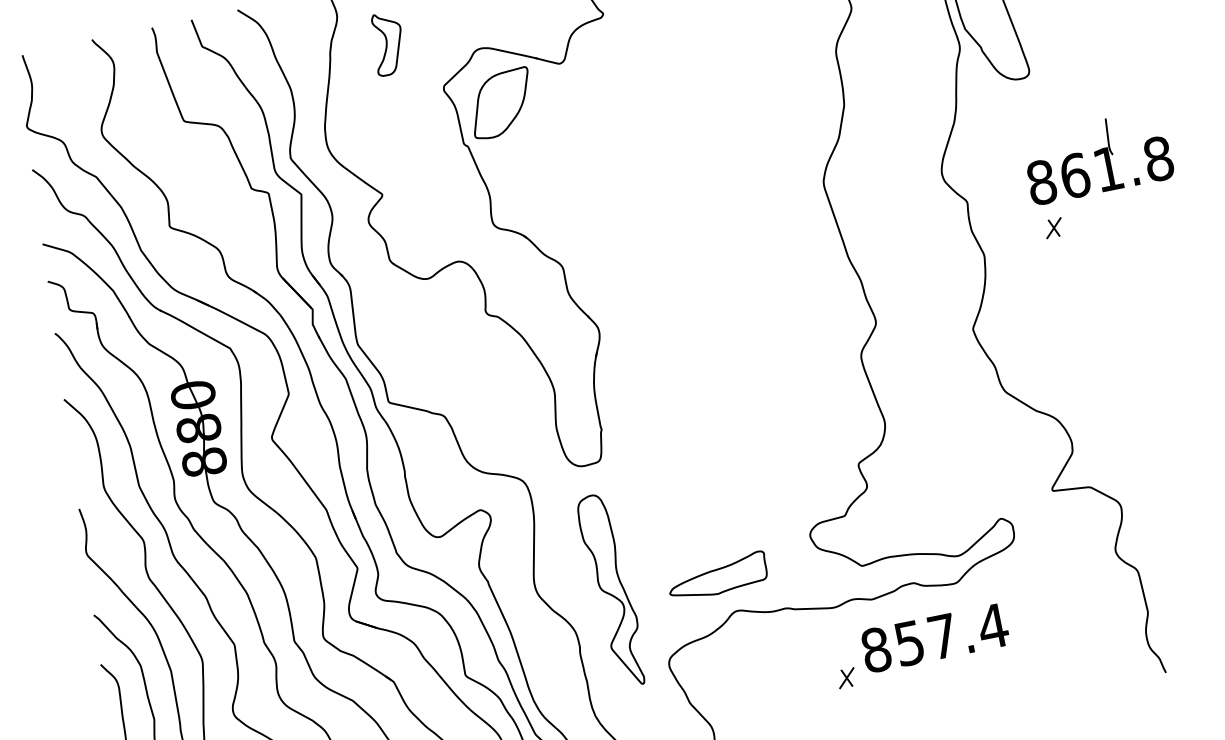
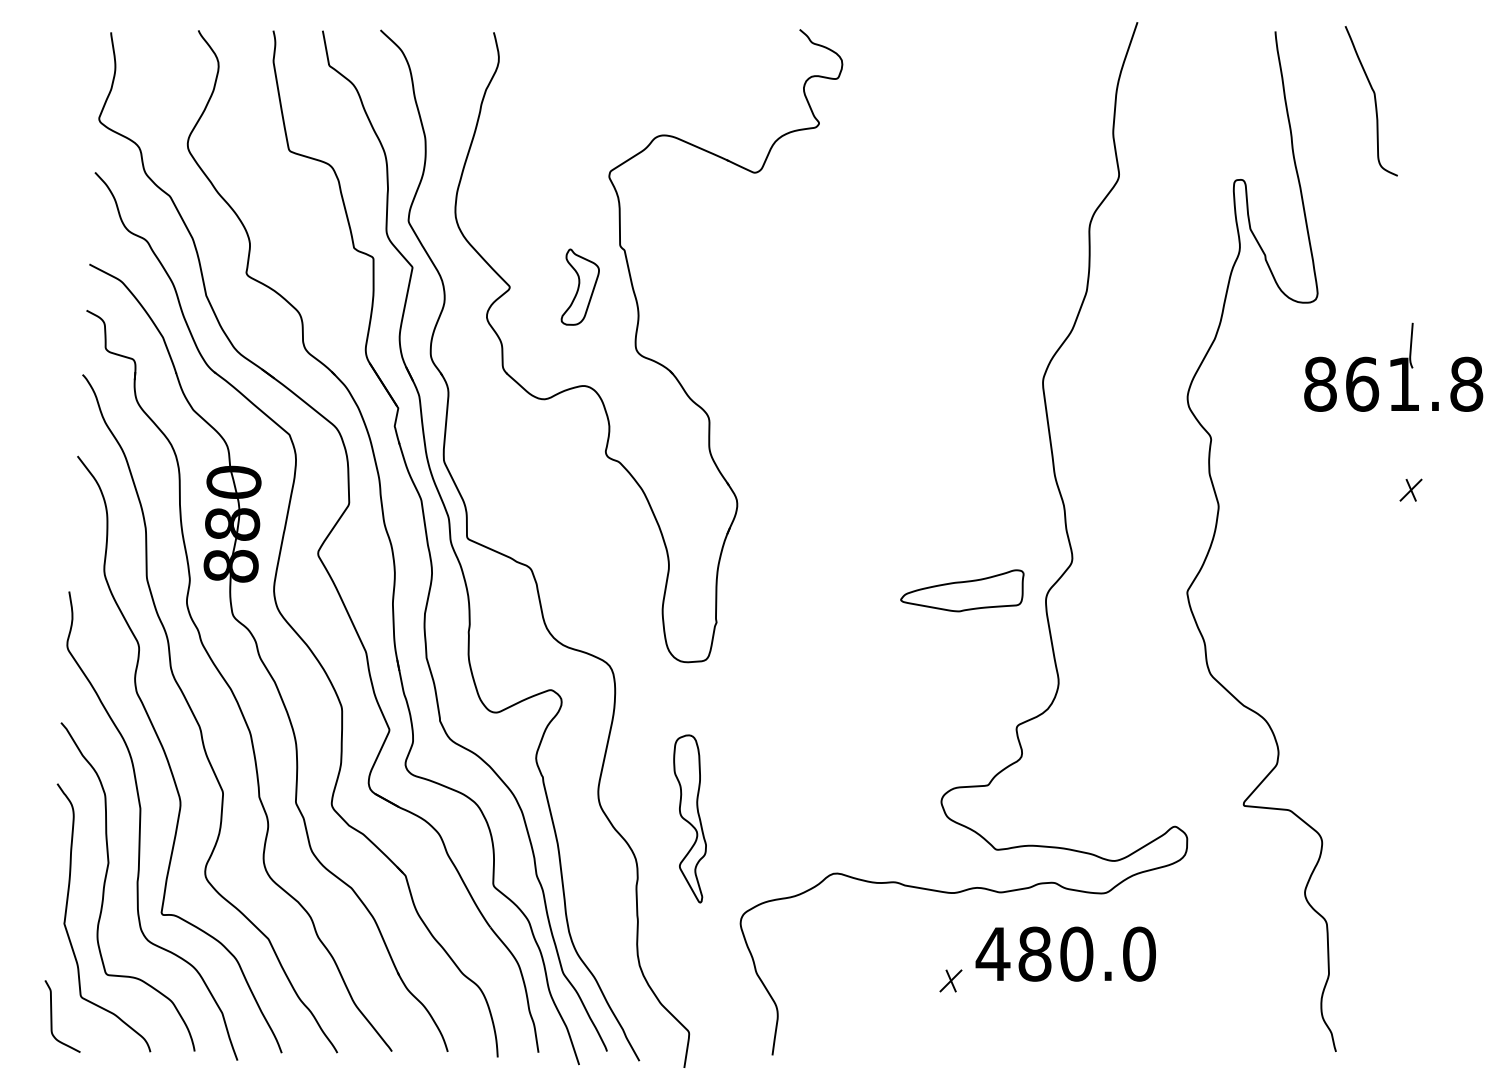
part: (387, 43) -> (579, 286), moved
part: (500, 103) -> (674, 206), removed
part: (1097, 156) -> (1393, 366), moved
part: (1053, 227) -> (1410, 489), moved
part: (717, 576) -> (962, 590), moved
part: (611, 590) -> (689, 818), size x0.7
text: (933, 637) -> (1065, 953), 857.4 -> 480.0

